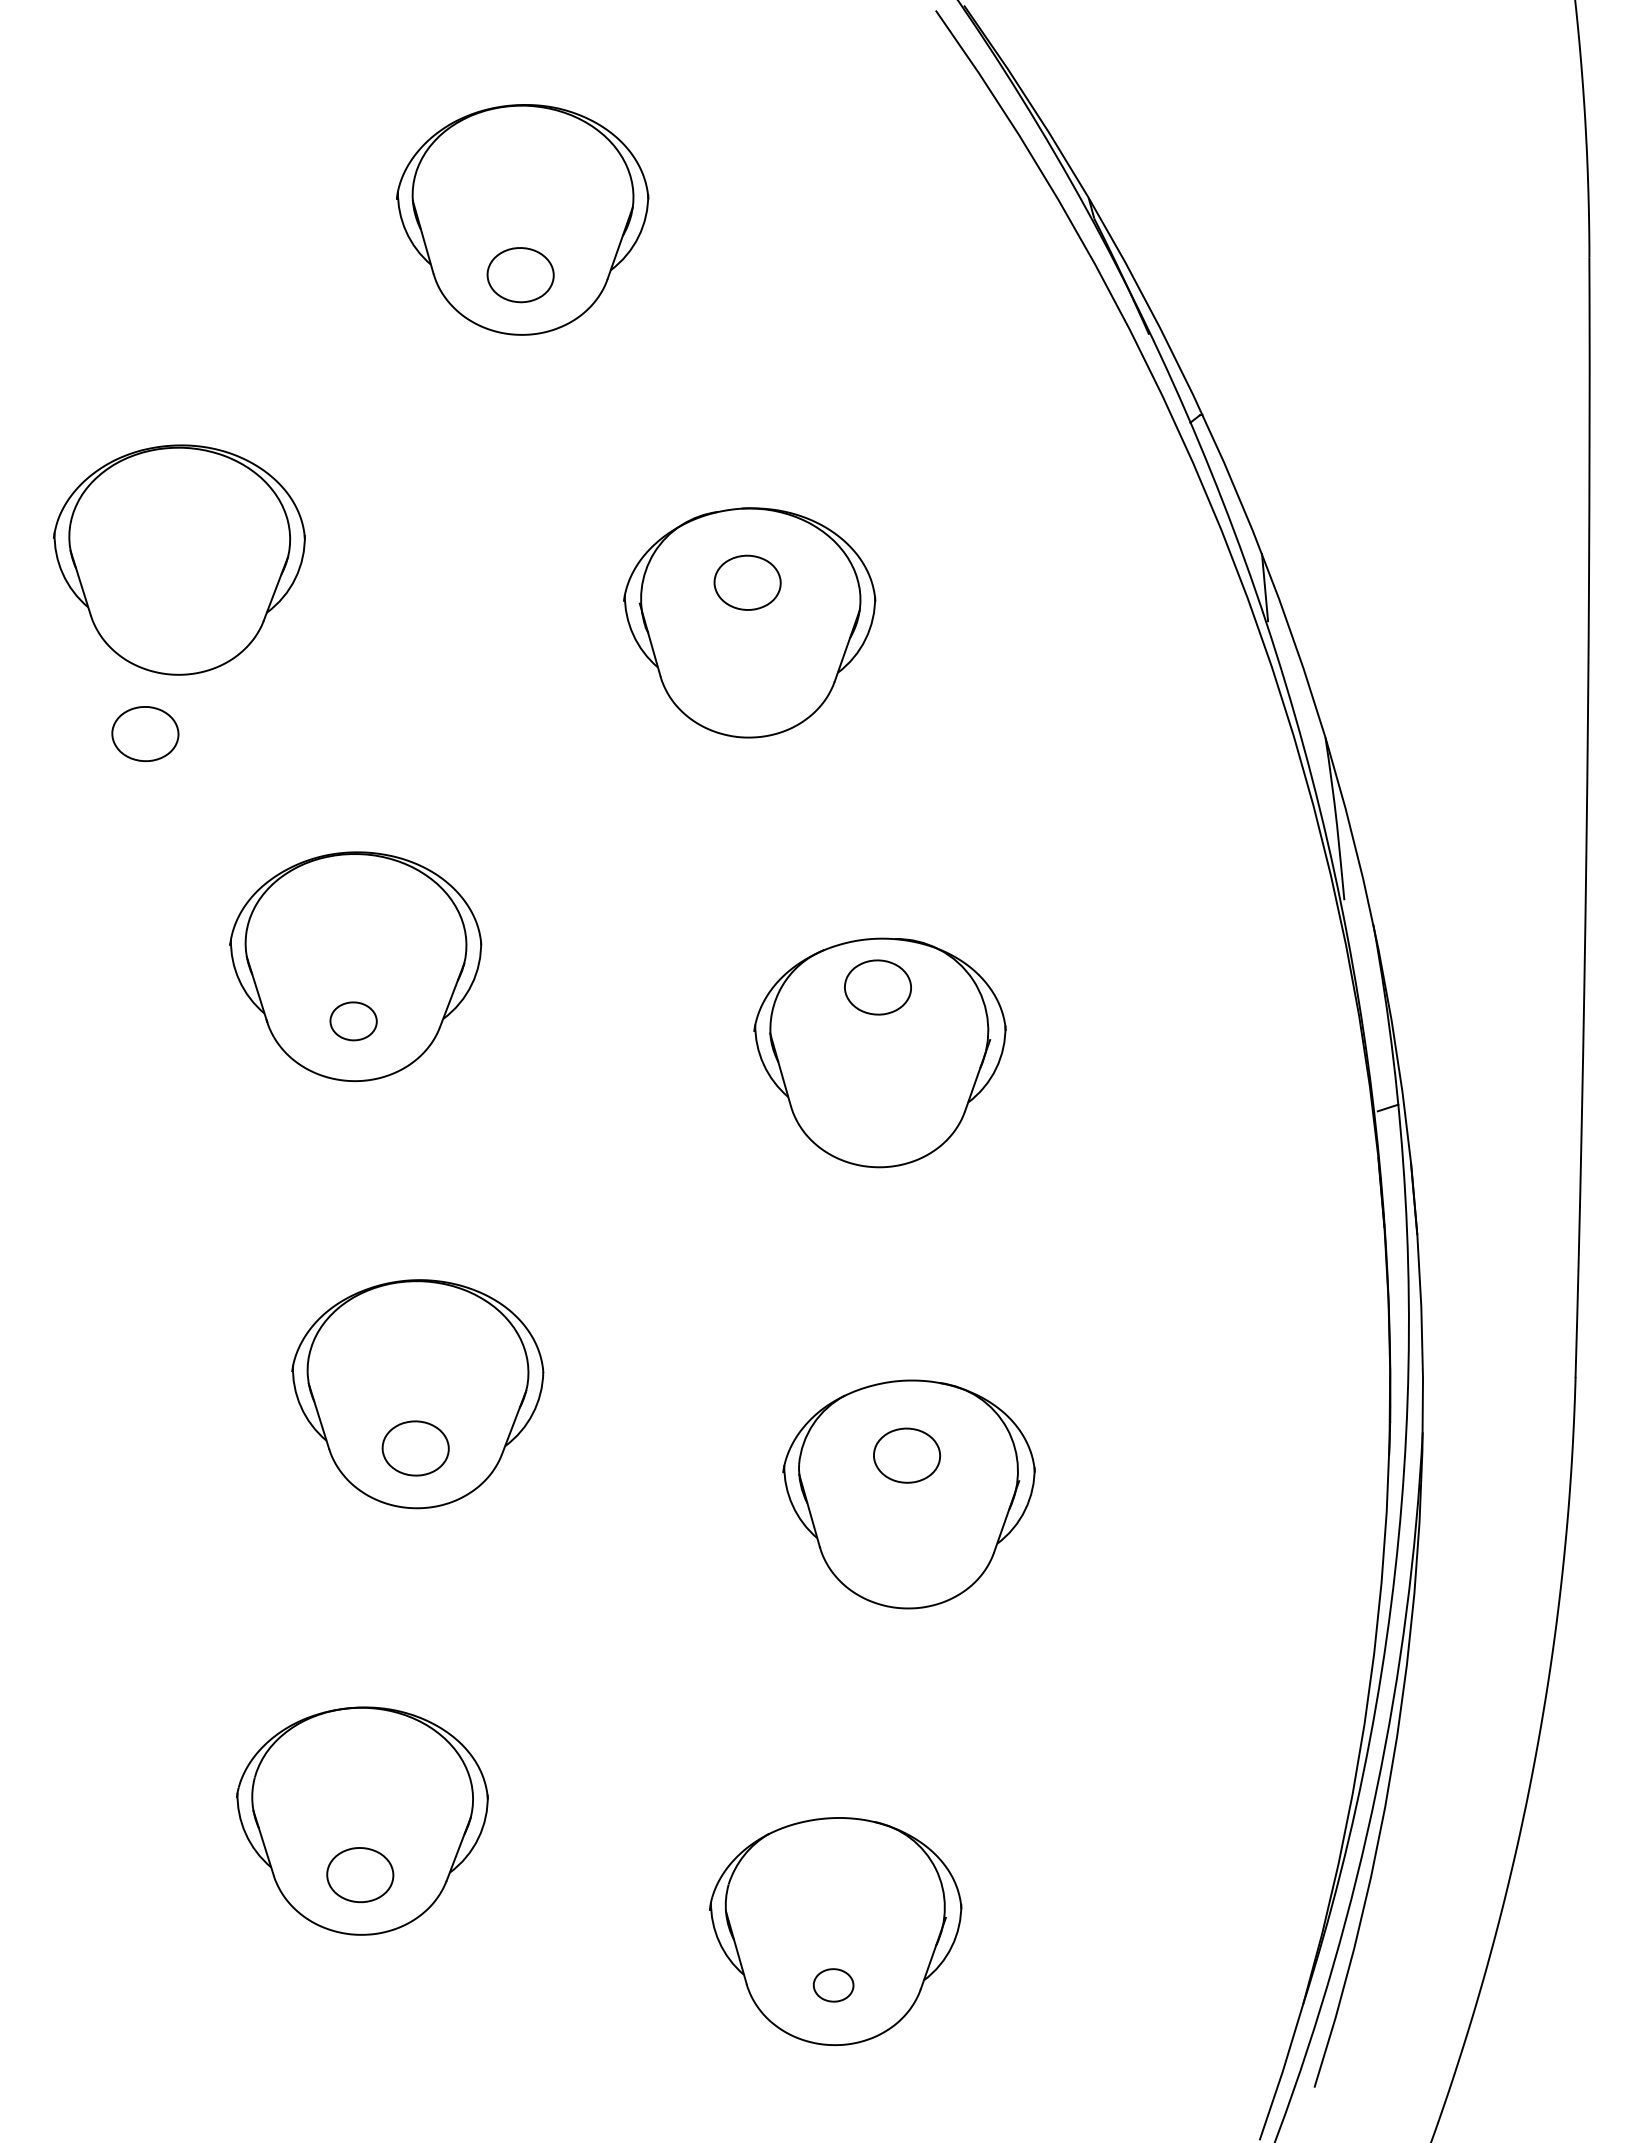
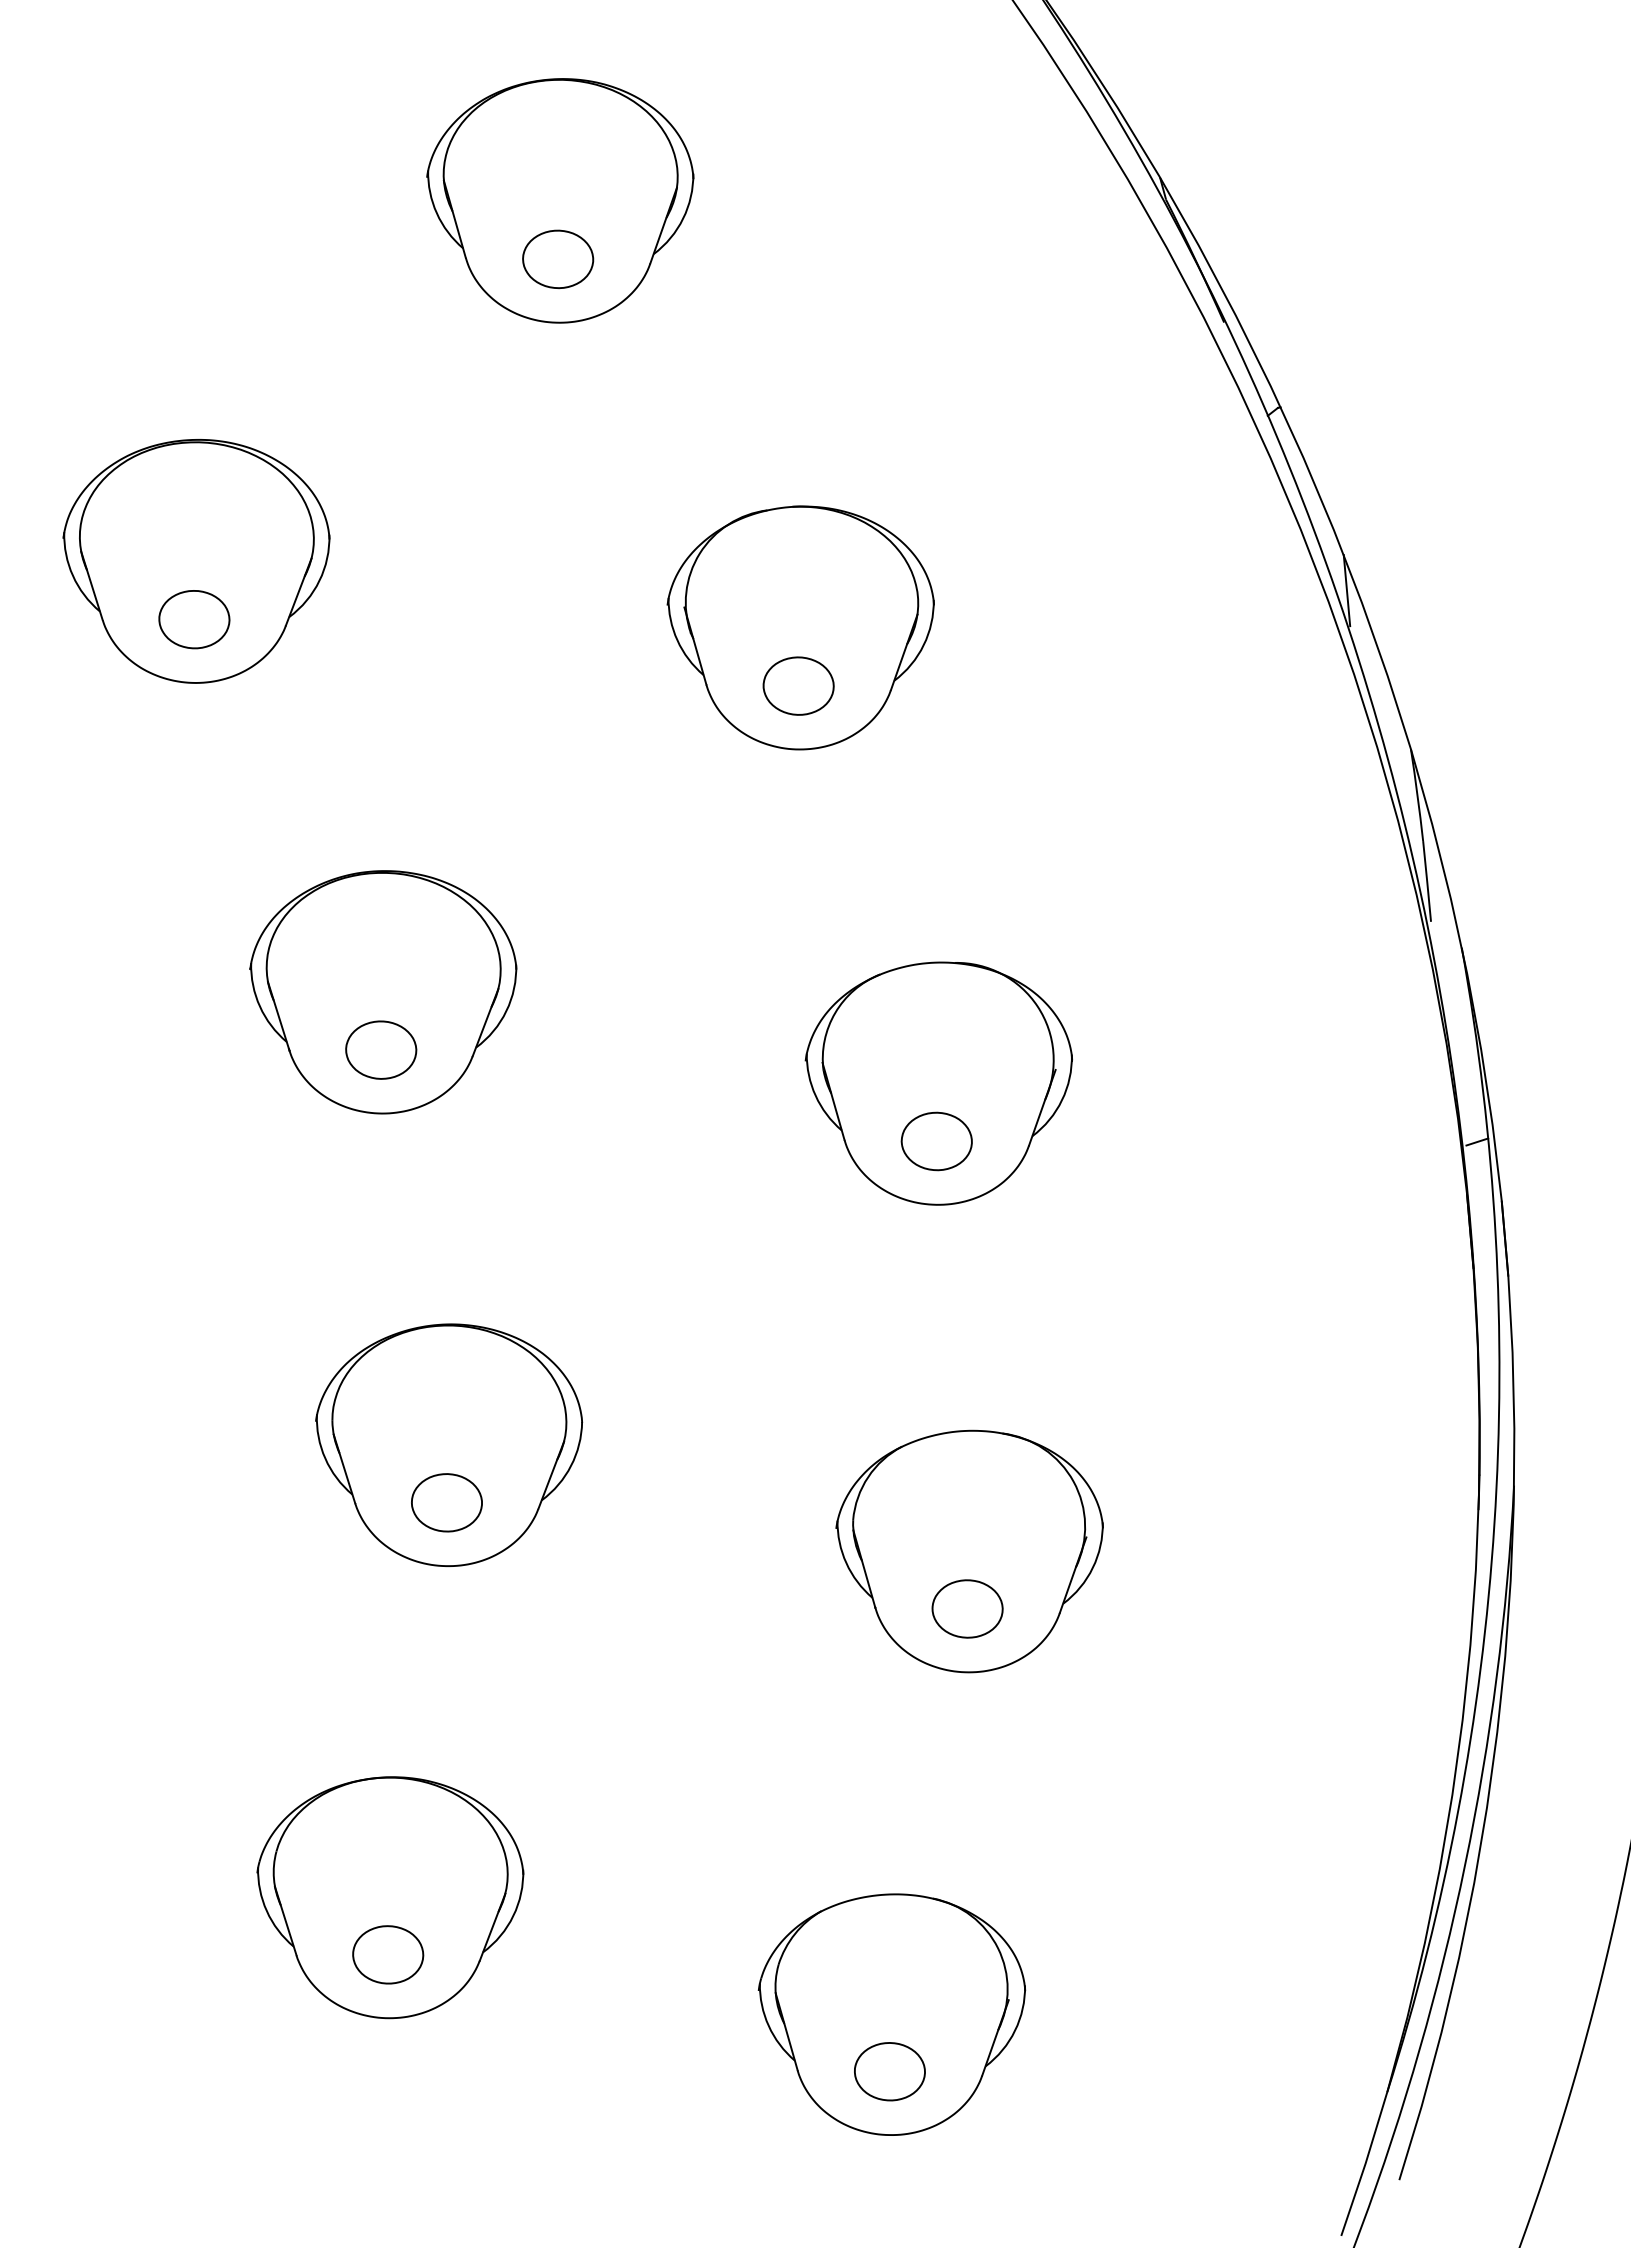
part: (747, 582) -> (798, 685), moved
part: (145, 733) -> (194, 619), moved
part: (877, 987) -> (936, 1141), moved
part: (353, 1021) -> (381, 1050), size x1.43
part: (907, 1455) -> (968, 1608), moved
part: (833, 1985) -> (889, 2071), size x1.67

